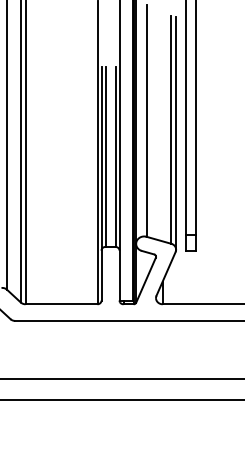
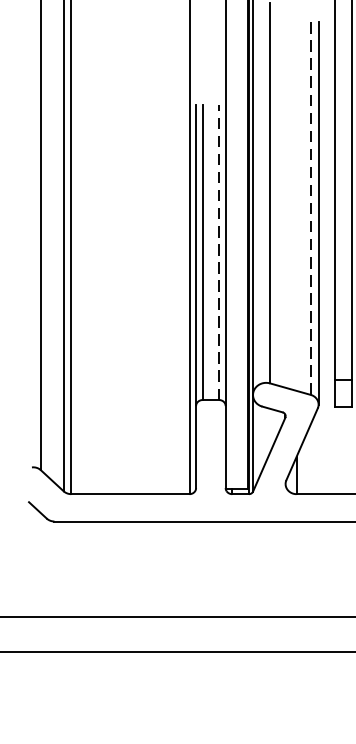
line: (171, 130) -> (311, 208), solid -> dashed
line: (115, 157) -> (219, 253), solid -> dashed

